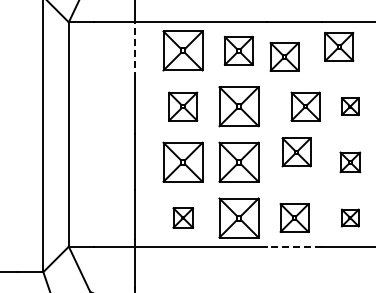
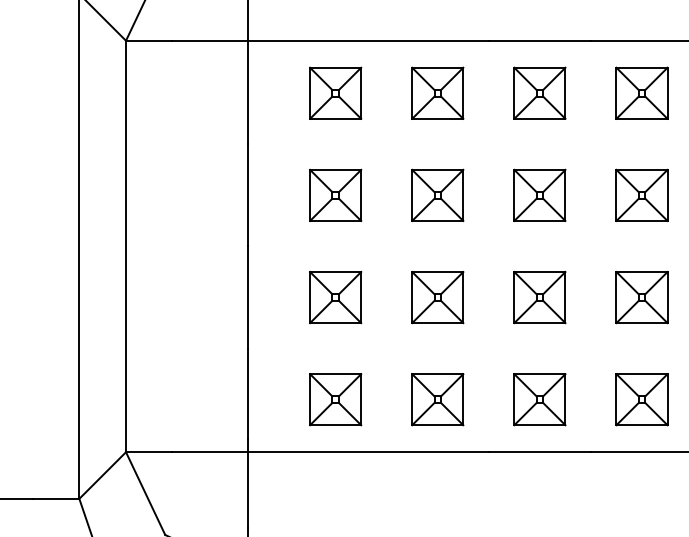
part: (339, 46) -> (642, 92), moved
line: (135, 50) -> (248, 92), dashed -> solid
part: (183, 50) -> (336, 92), size x0.71
part: (284, 56) -> (539, 92), moved
part: (238, 106) -> (437, 195), size x0.71
part: (305, 106) -> (539, 195), moved
part: (350, 106) -> (642, 195), size x1.67
part: (296, 152) -> (539, 297), moved
part: (183, 162) -> (336, 297), size x0.71
part: (238, 162) -> (437, 297), size x0.71
part: (350, 162) -> (642, 297), size x1.43
part: (183, 217) -> (336, 398), size x1.43
part: (238, 217) -> (437, 398), size x0.71
part: (350, 217) -> (642, 398), size x1.67
line: (294, 246) -> (539, 451), dashed -> solid

